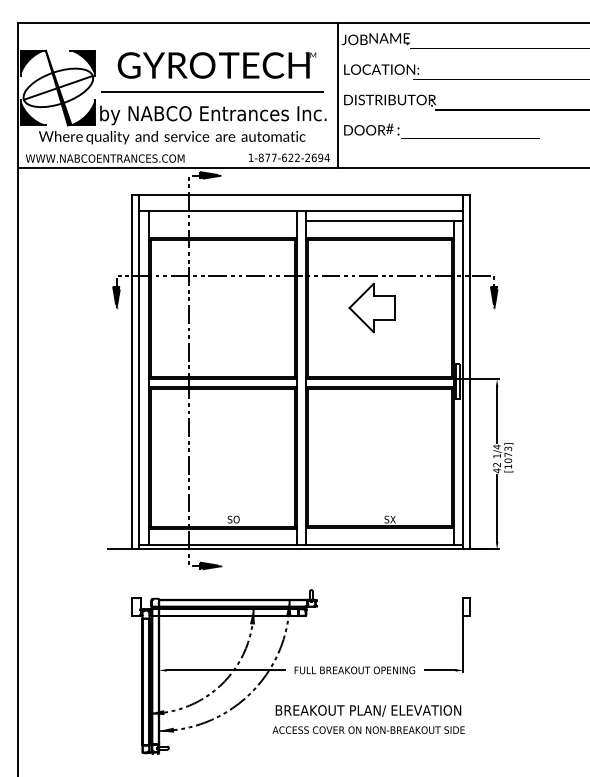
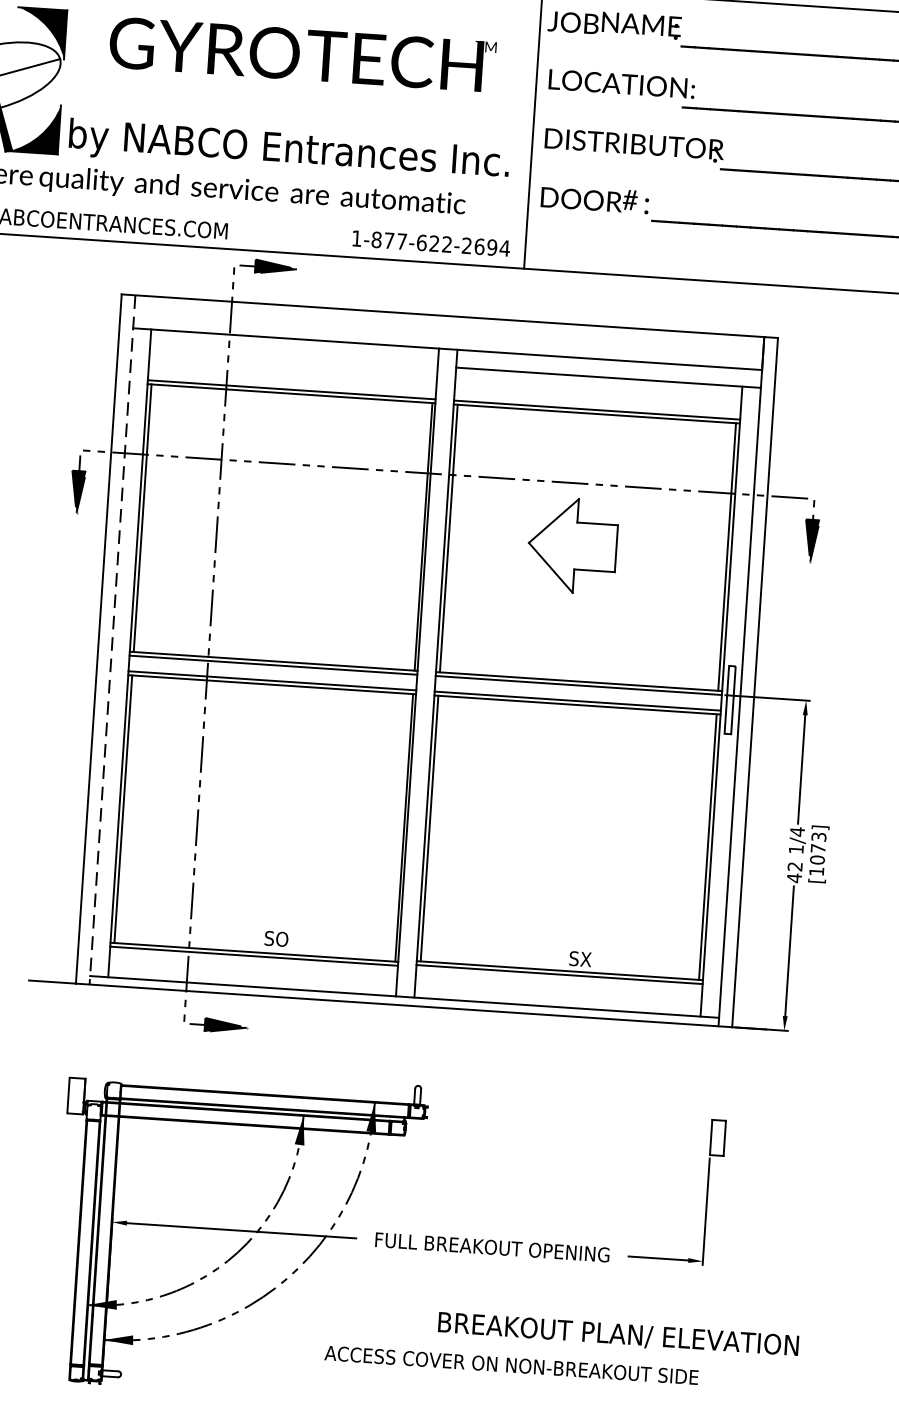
line: (212, 91) -> (290, 104), removed
line: (139, 372) -> (112, 641), solid -> dashed
text: (368, 710) -> (618, 1334), moved

